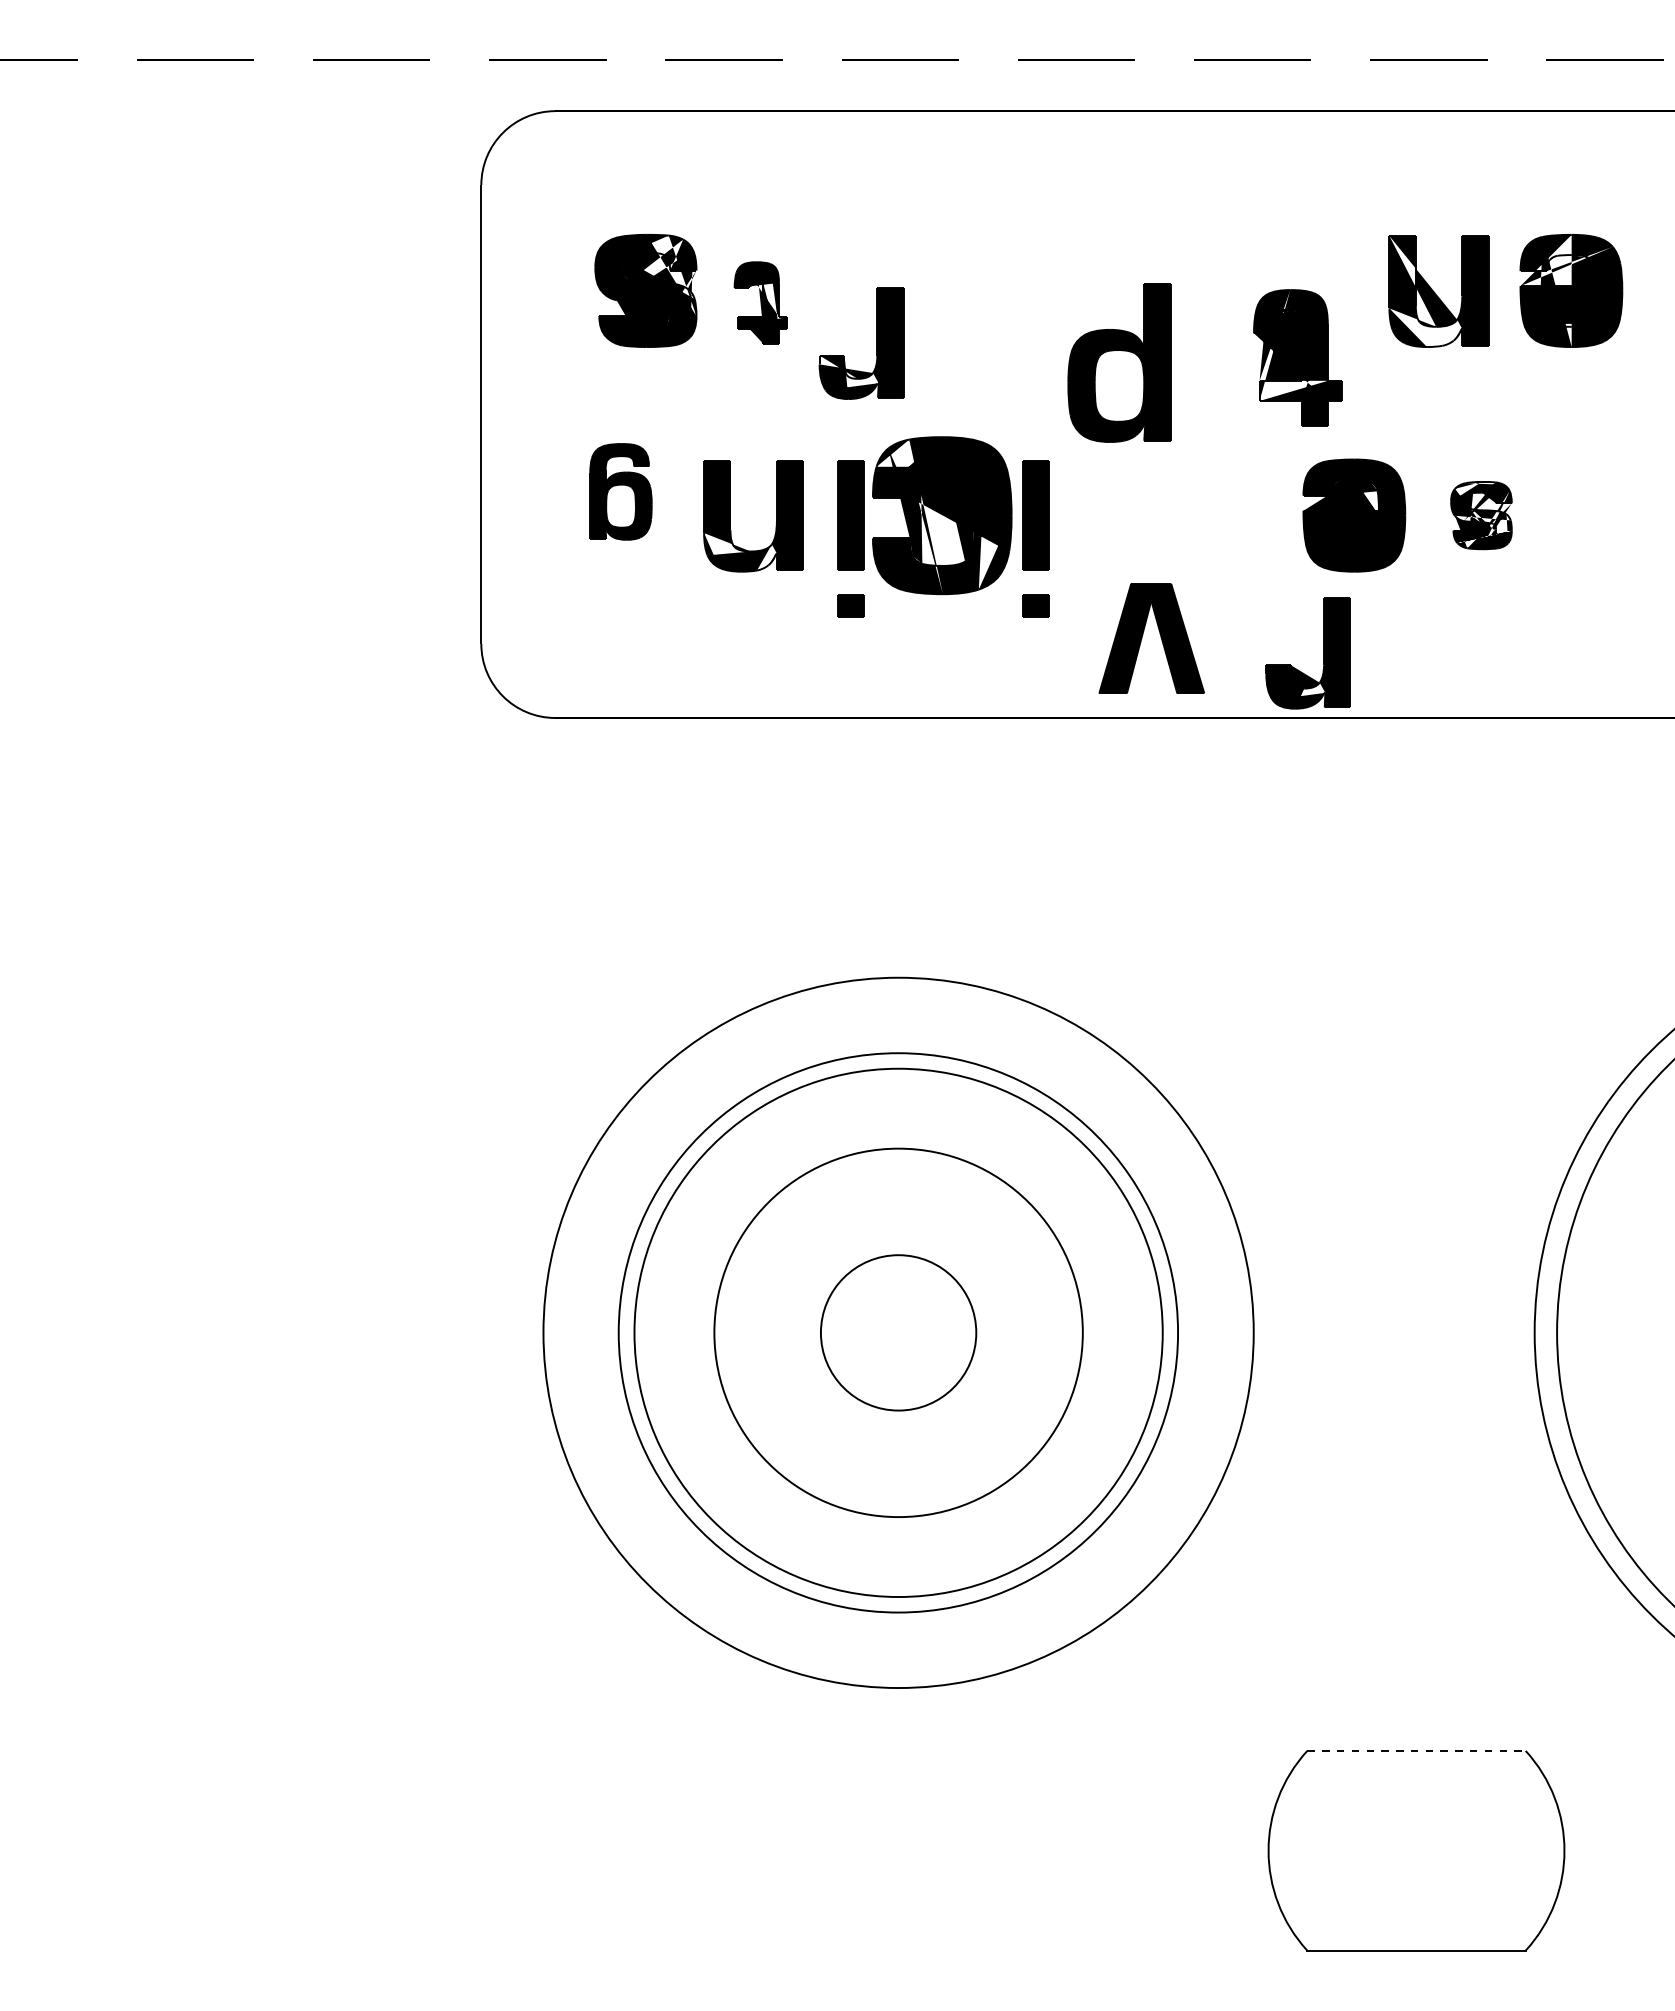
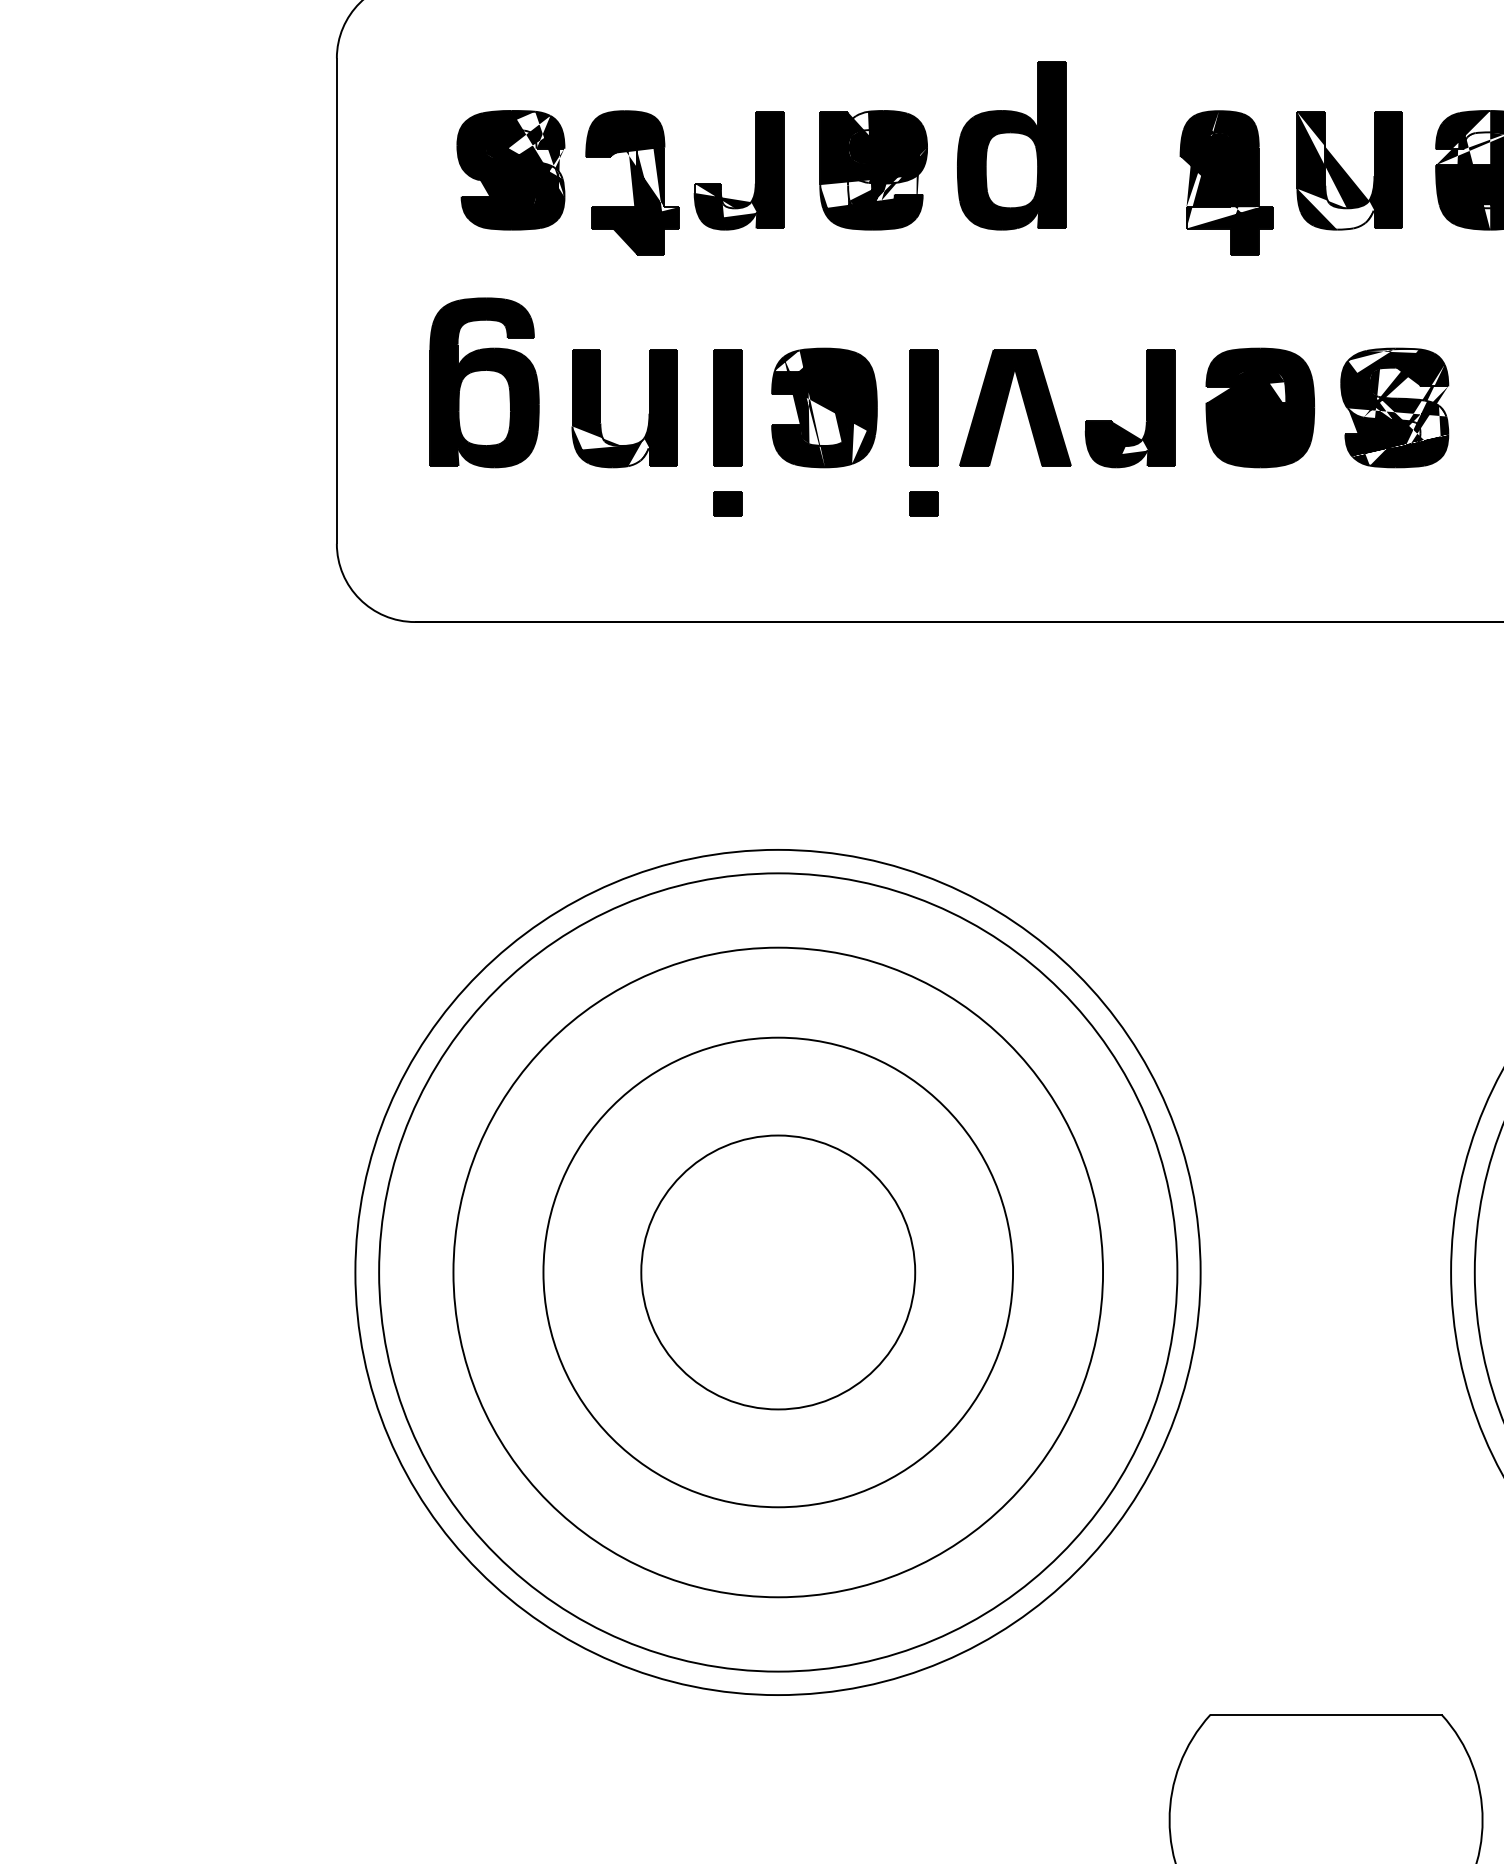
part: (988, 290) -> (873, 169), added
part: (760, 302) -> (632, 182), size x1.67
part: (876, 343) -> (754, 170), moved
part: (1297, 357) -> (1226, 182), moved
part: (1119, 362) -> (1011, 145), moved
part: (620, 491) -> (484, 382), size x1.67
part: (942, 515) -> (824, 407), size x0.71
part: (1481, 515) -> (1394, 407), size x1.67
part: (1143, 635) -> (1006, 404), moved
part: (1323, 653) -> (1146, 408), moved
circle: (897, 1332) -> (777, 1272), size x1.43
circle: (898, 1332) -> (778, 1272), size x0.62
circle: (898, 1332) -> (778, 1272), size x1.43
circle: (898, 1332) -> (778, 1272), size x1.67
circle: (898, 1332) -> (778, 1272), size x1.67
line: (1416, 1750) -> (1326, 1714), dashed -> solid

